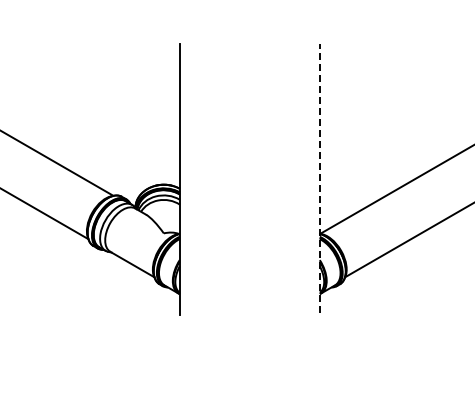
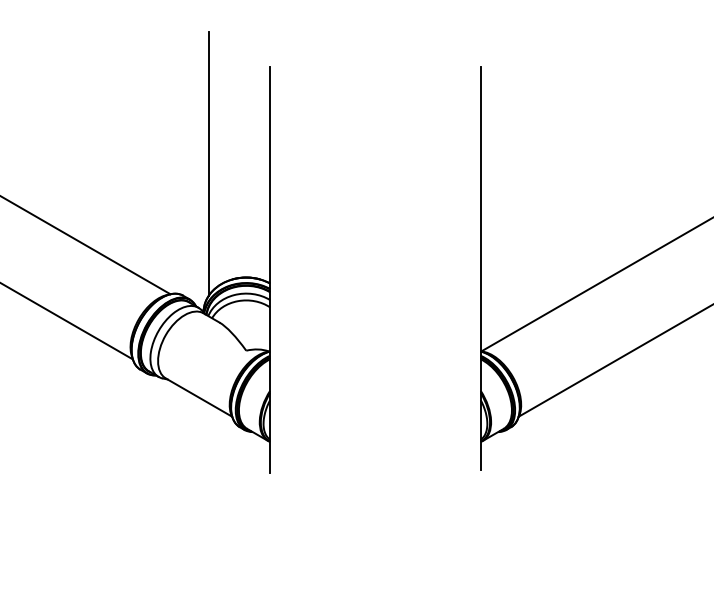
line: (138, 108) -> (208, 162), added
line: (319, 178) -> (480, 268), dashed -> solid

